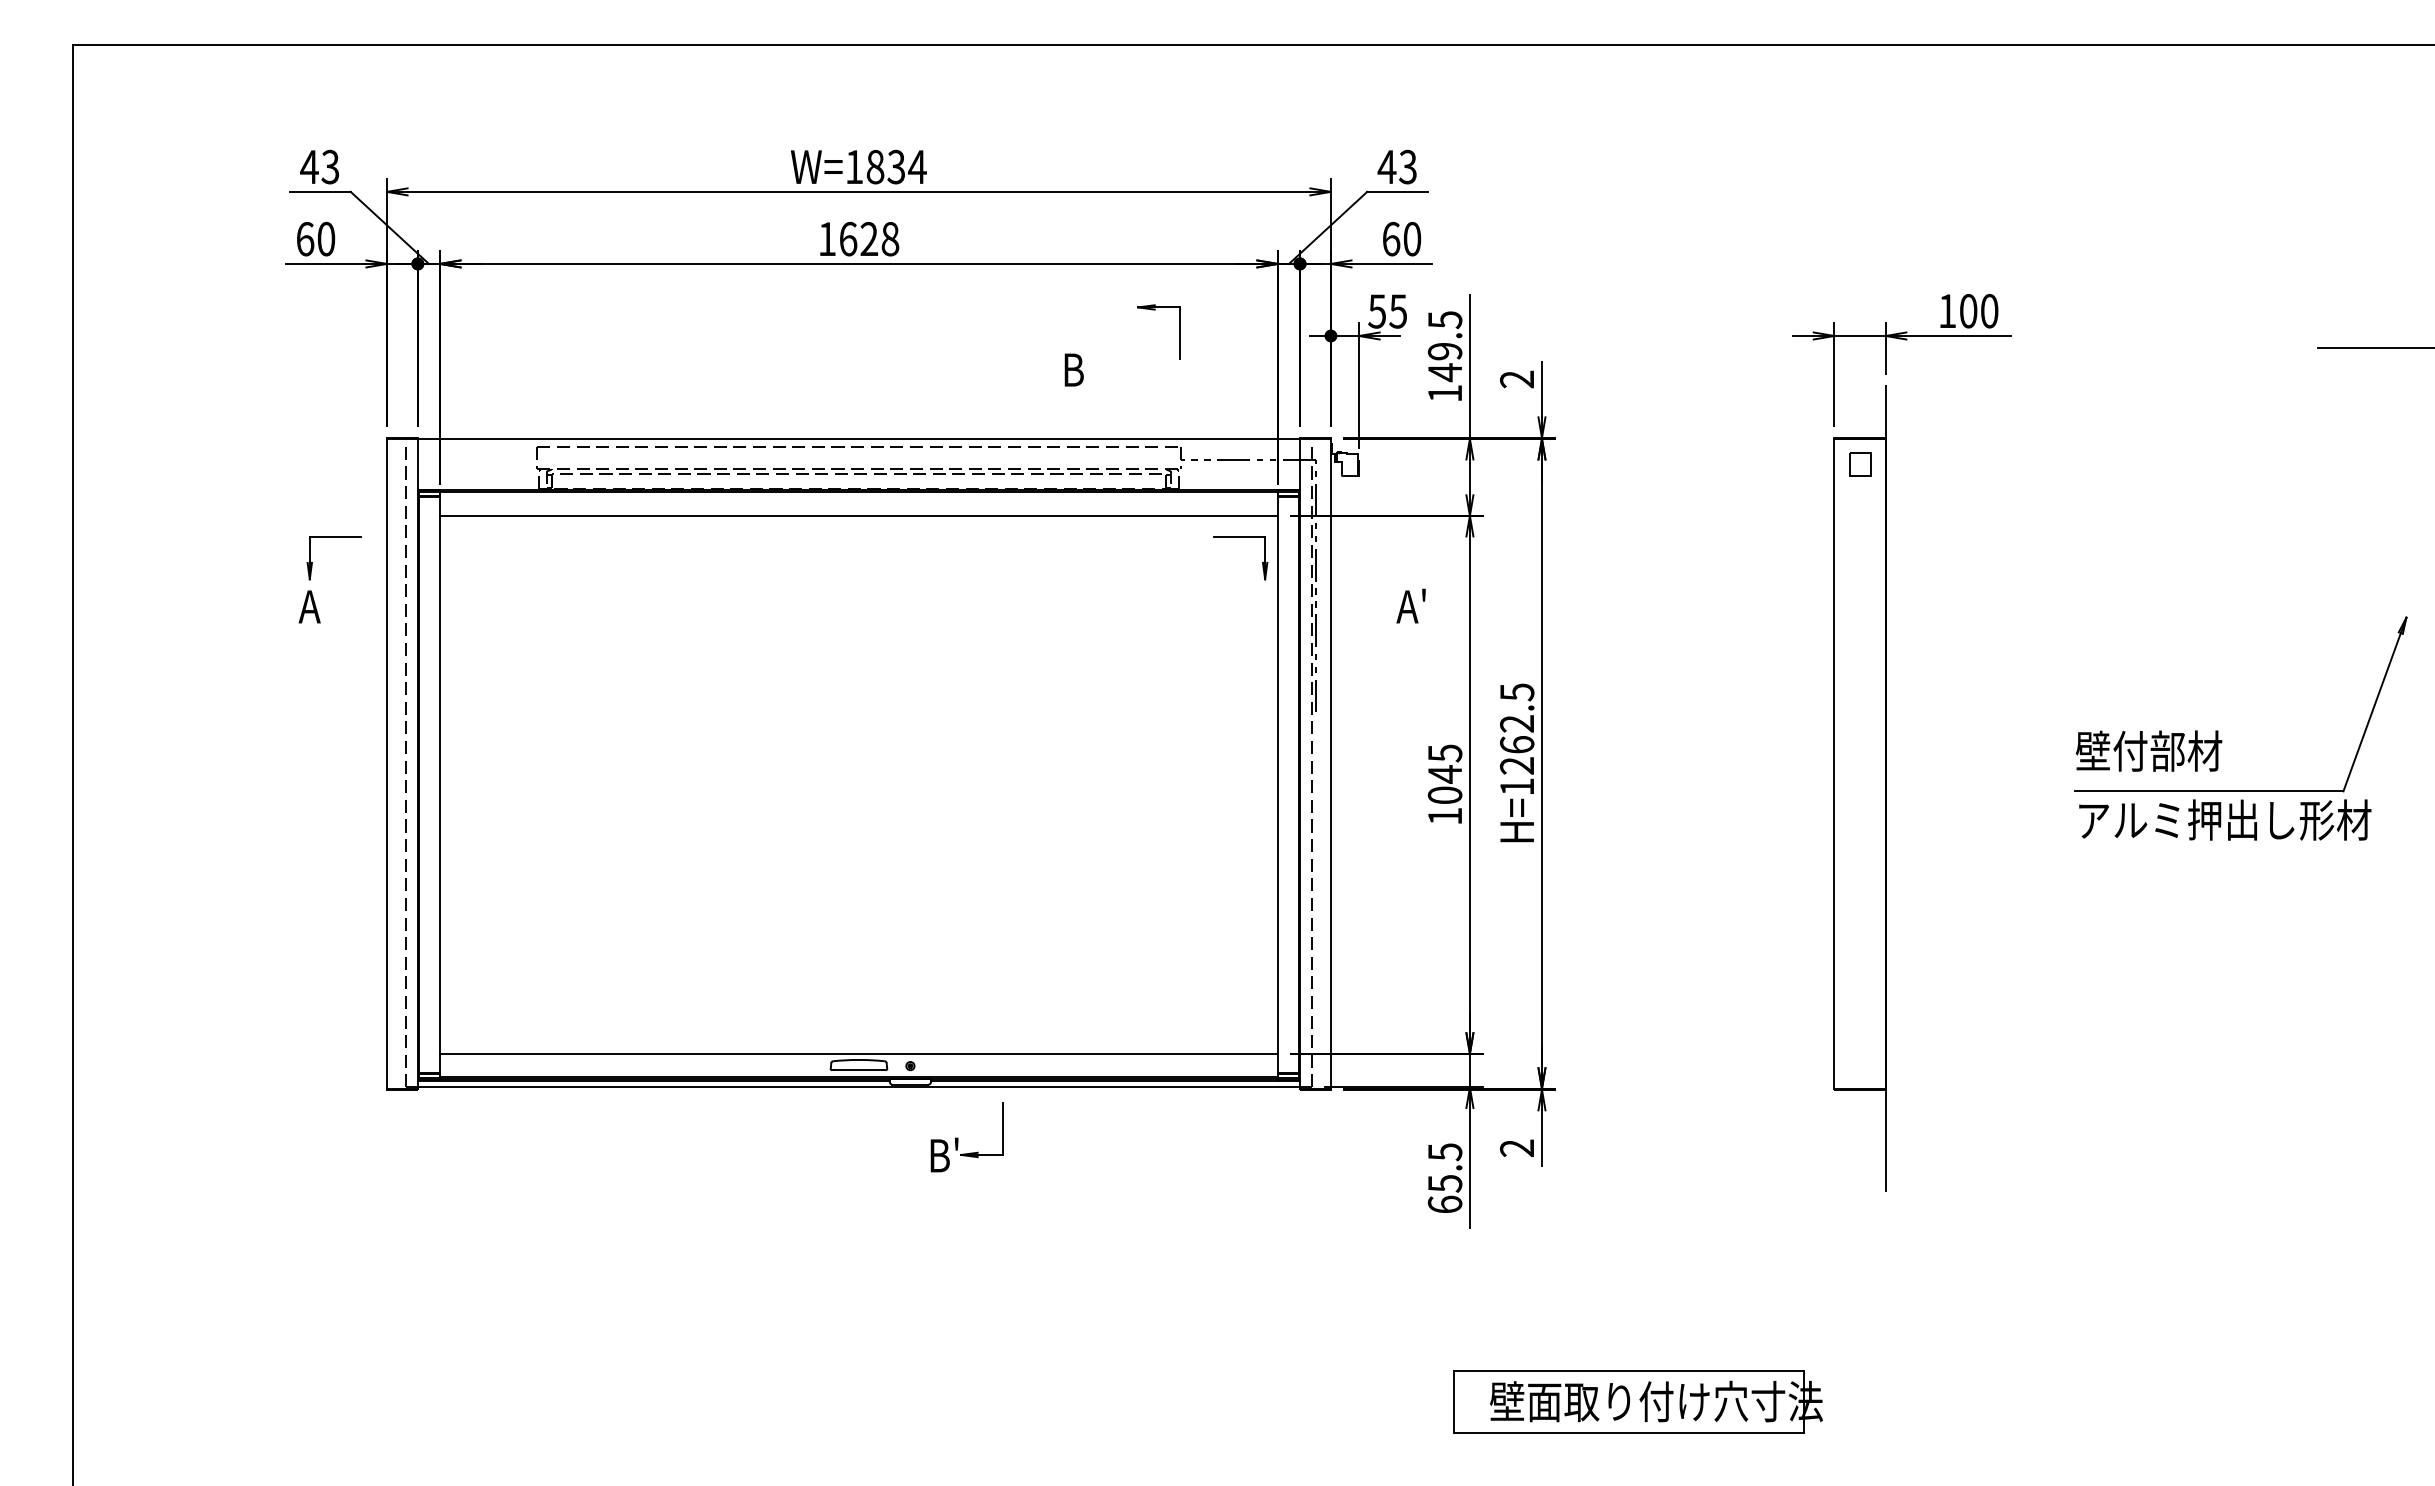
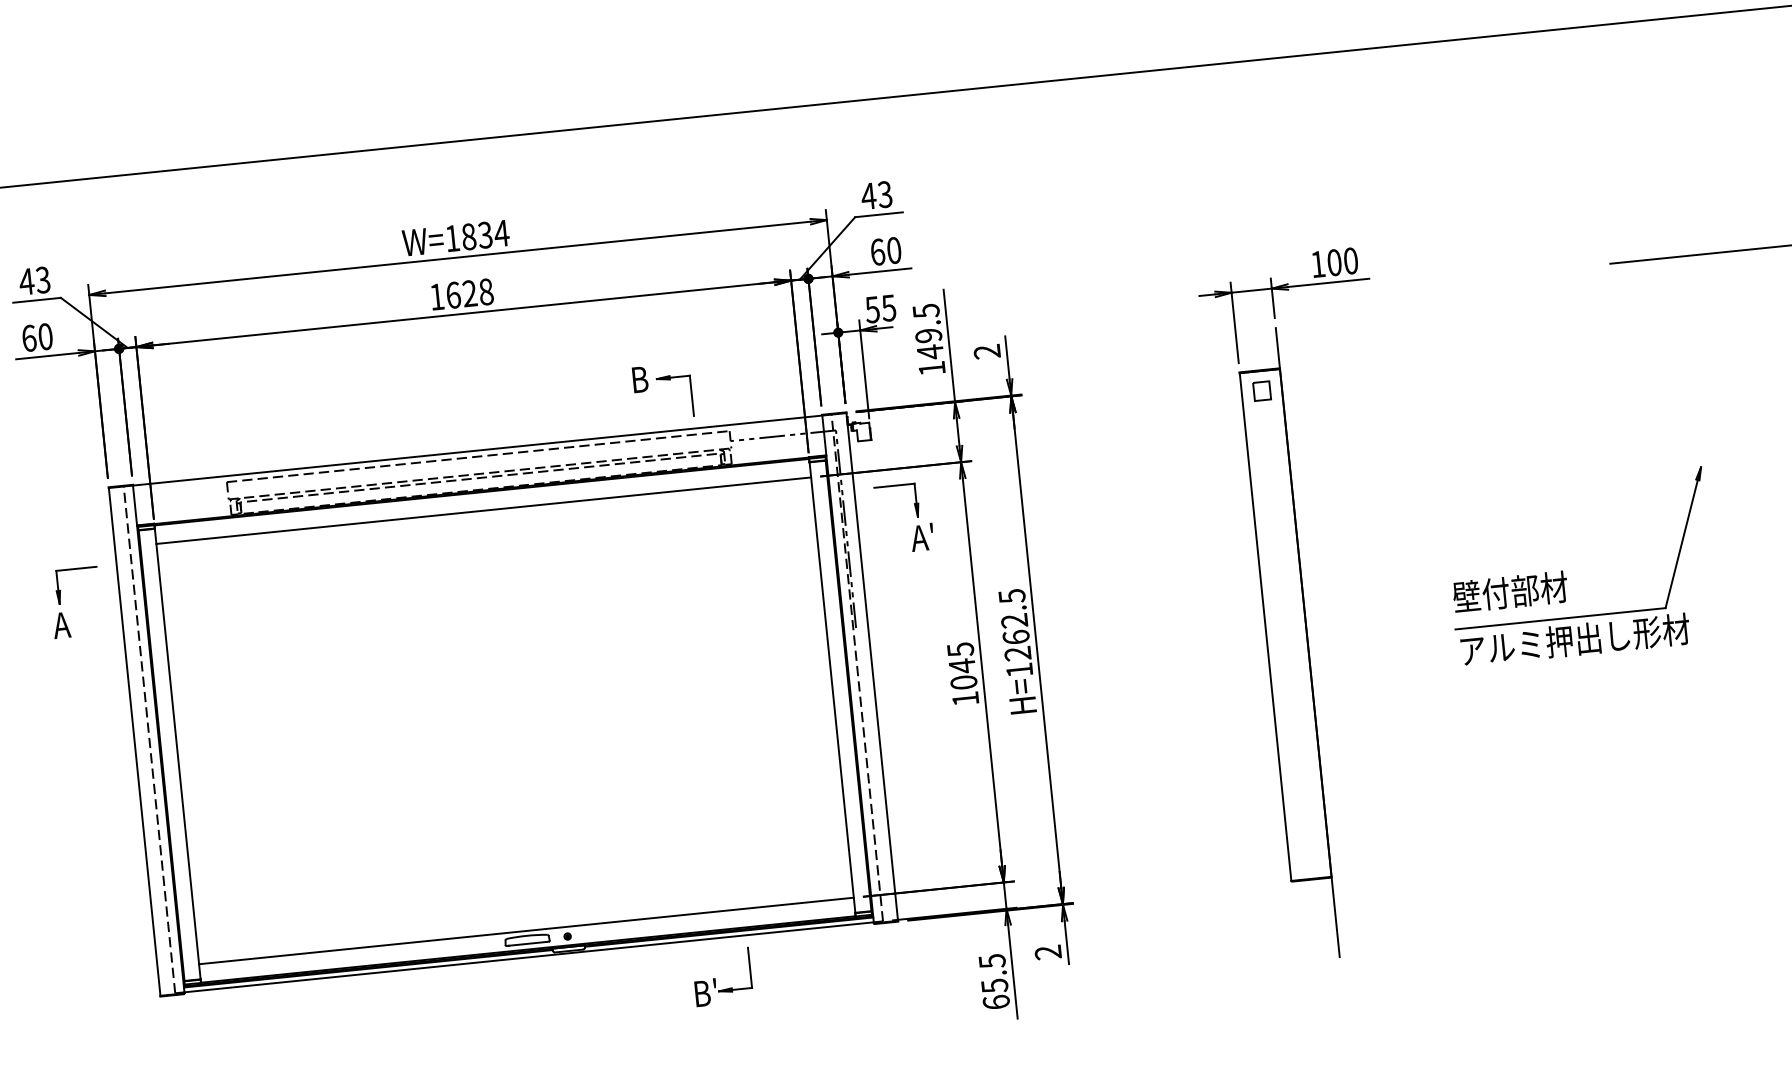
part: (1179, 331) -> (691, 394), moved
part: (1240, 537) -> (895, 485), moved
part: (958, 1137) -> (715, 977), moved

